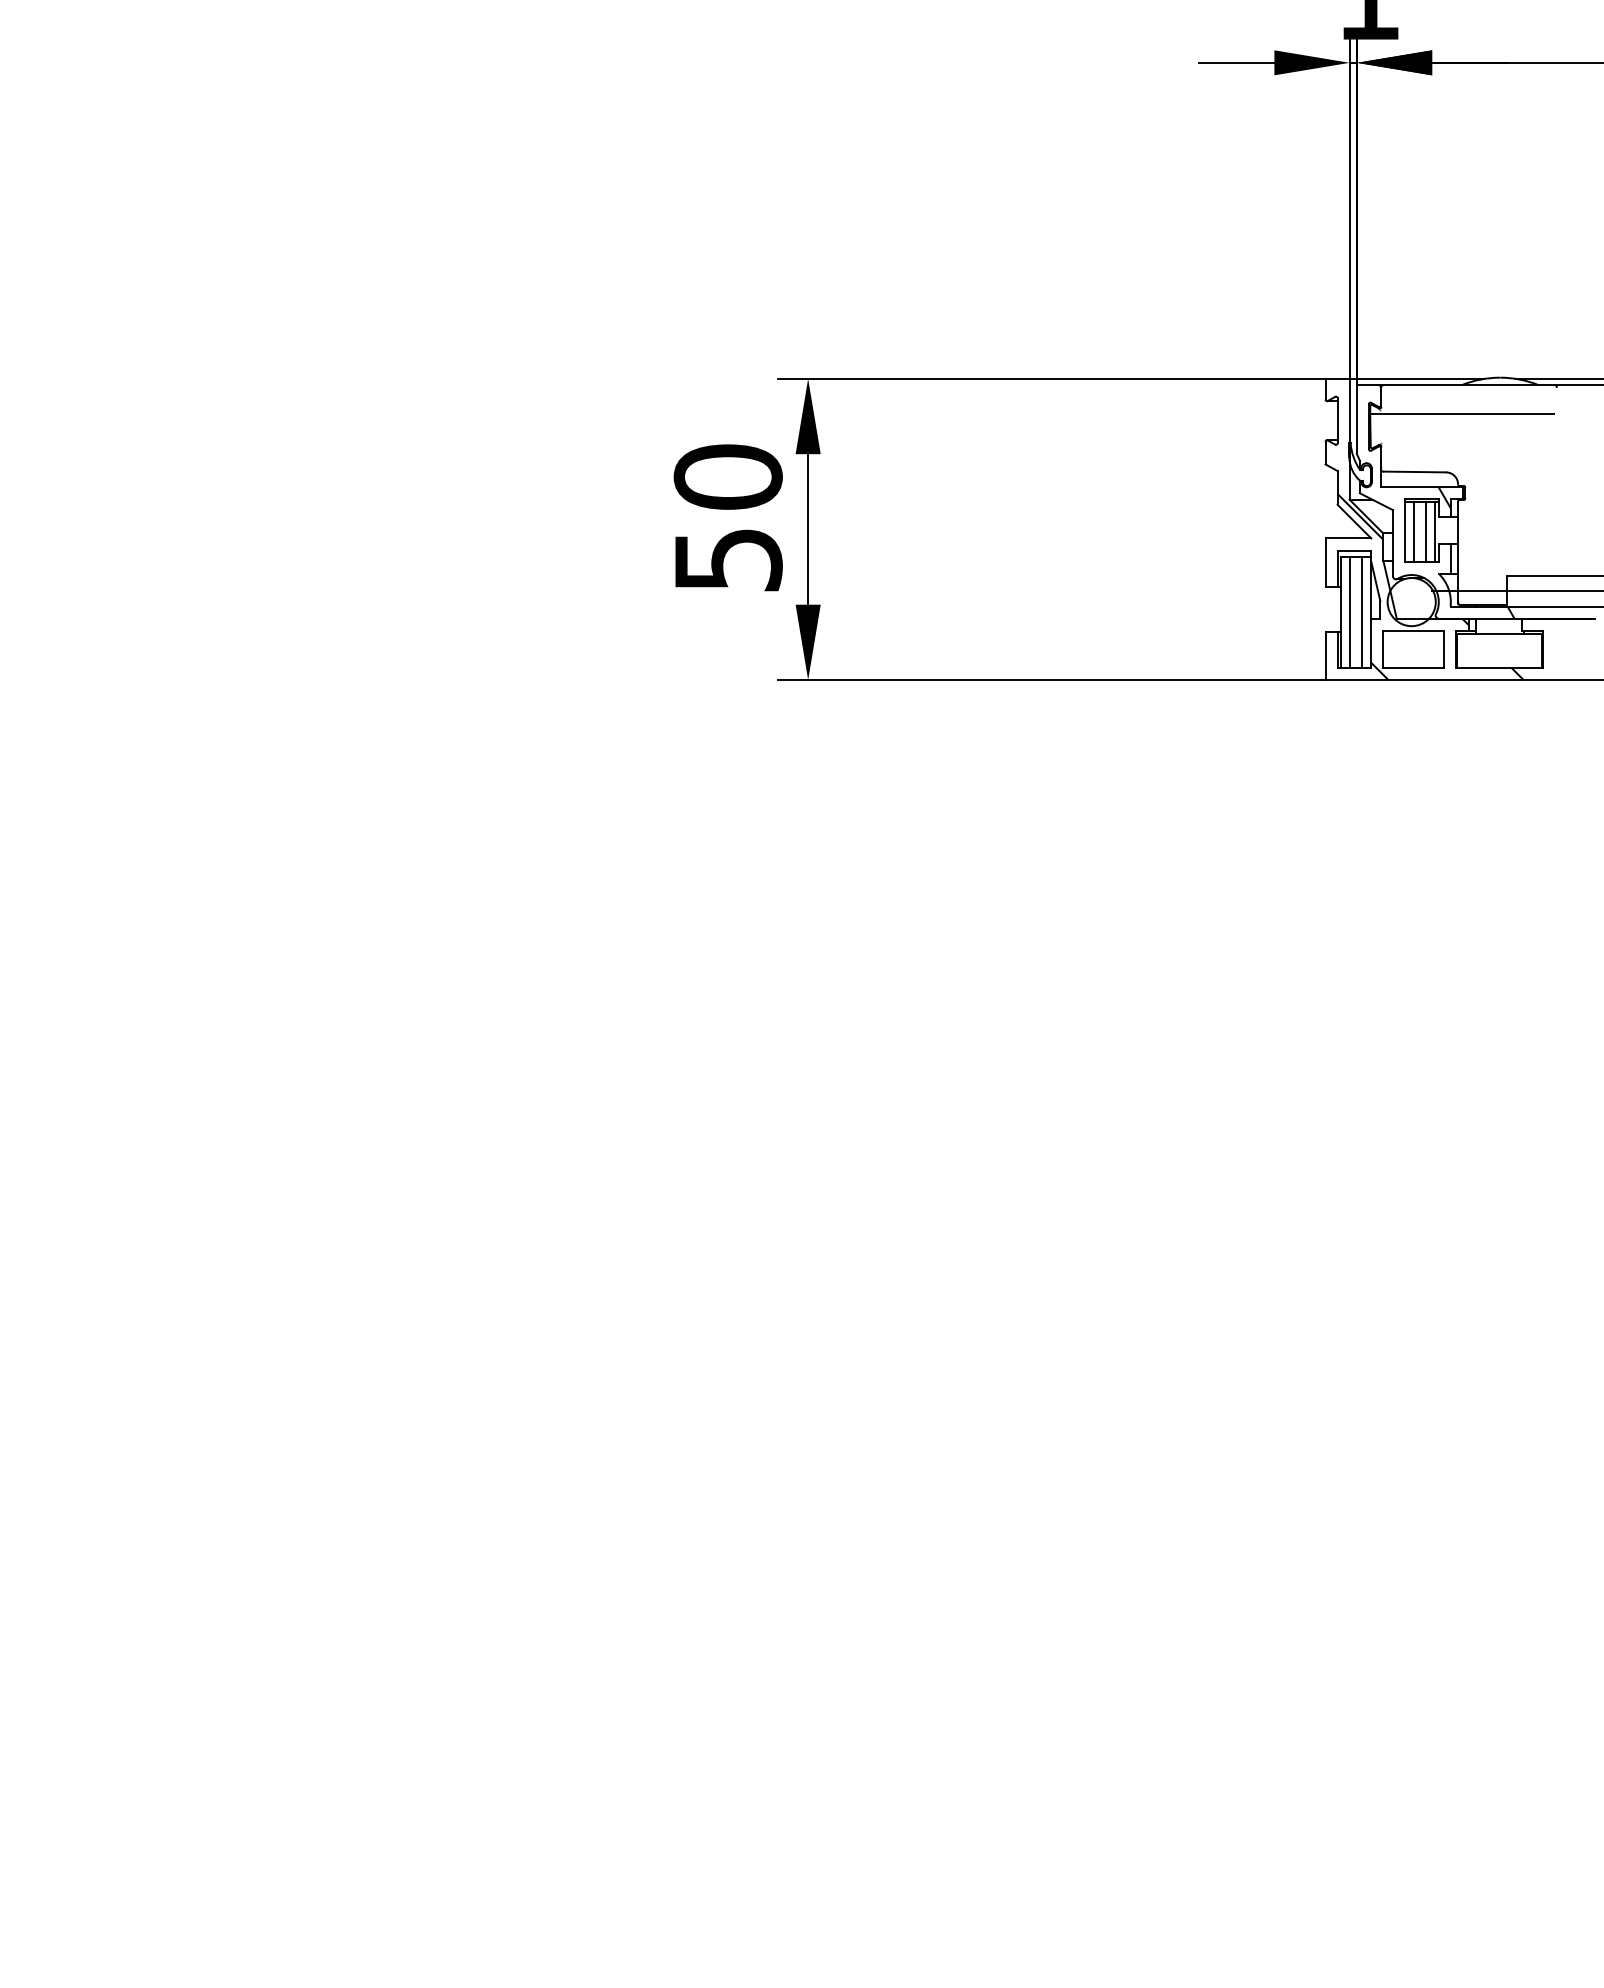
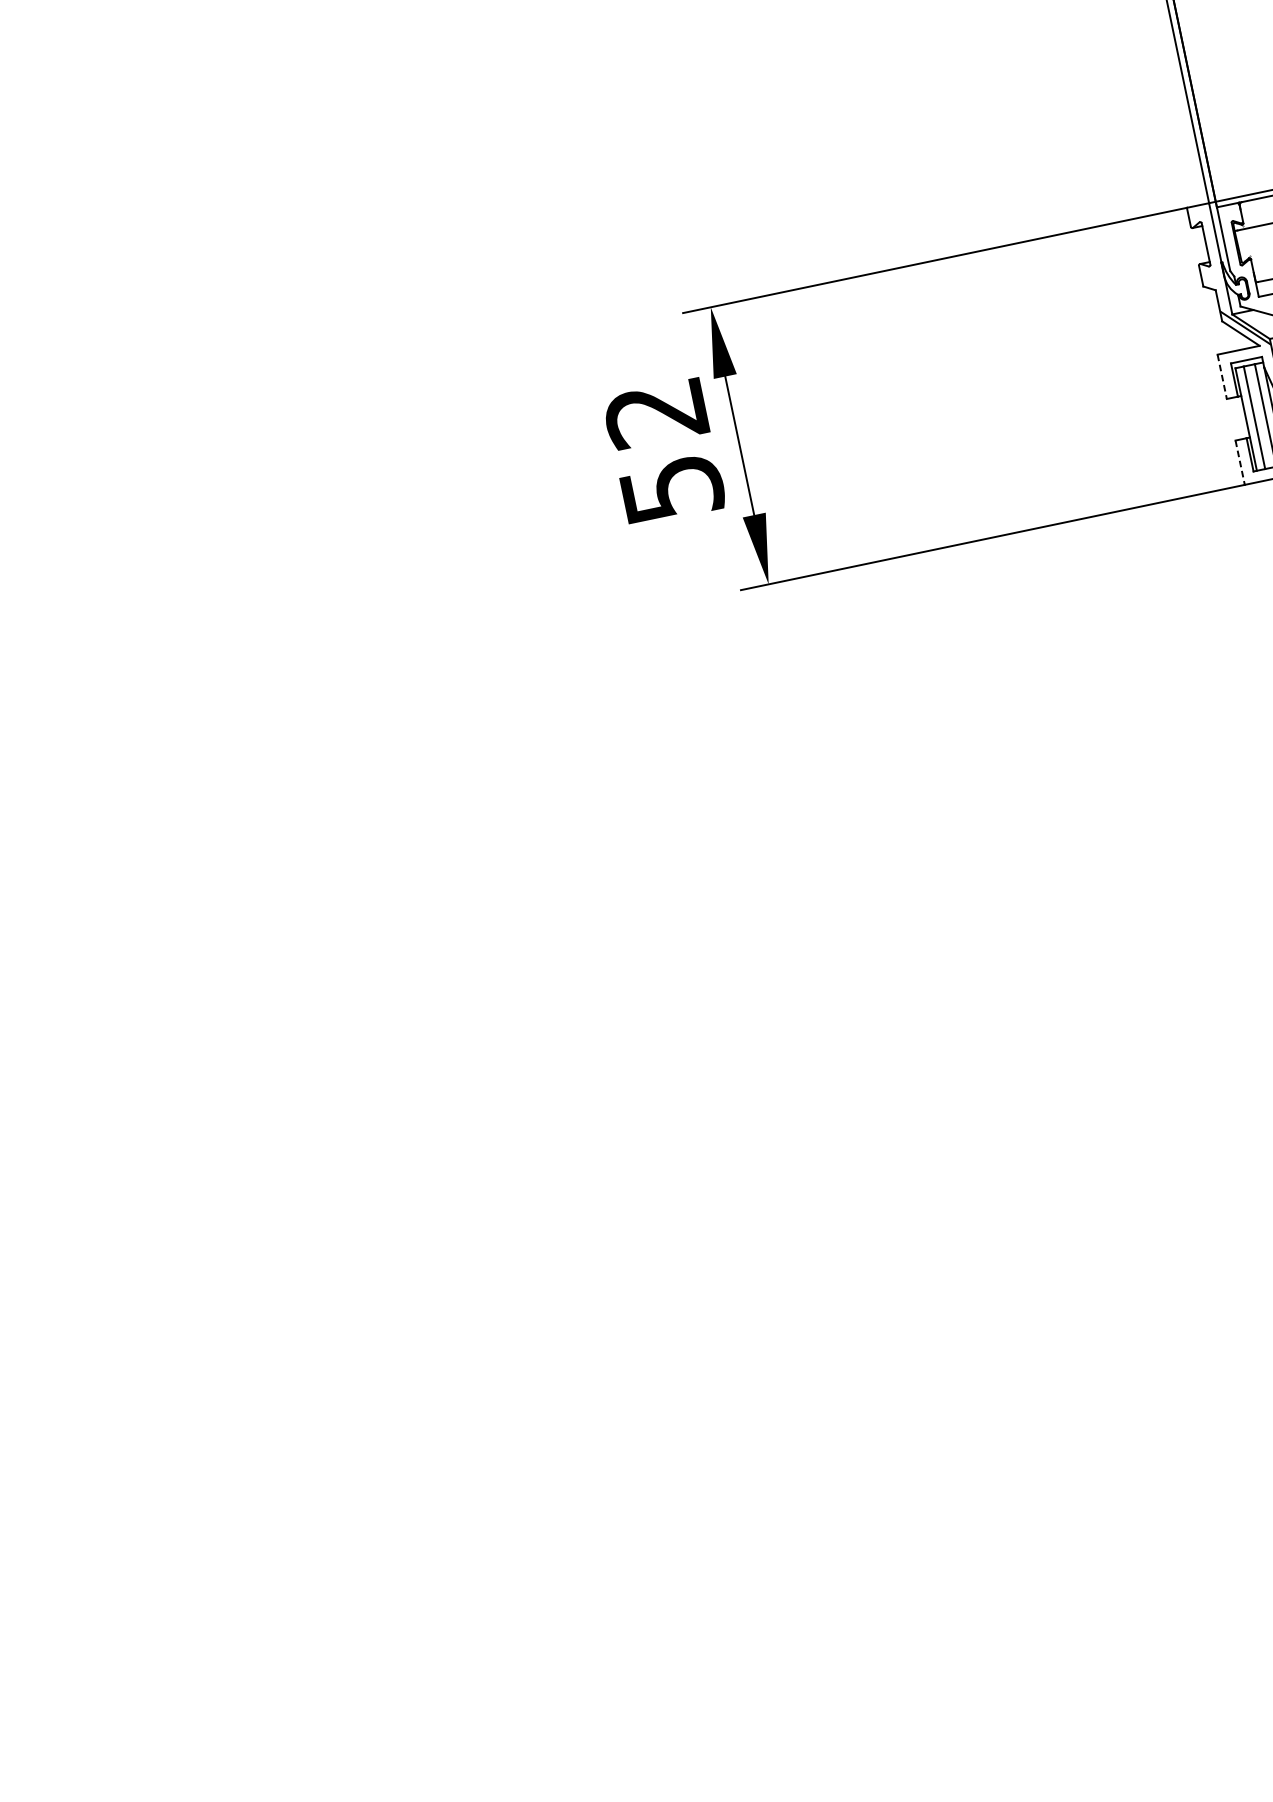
text: (727, 476) -> (655, 412), 50 -> 52
line: (1325, 563) -> (1222, 377), solid -> dashed
line: (1325, 656) -> (1240, 463), solid -> dashed

